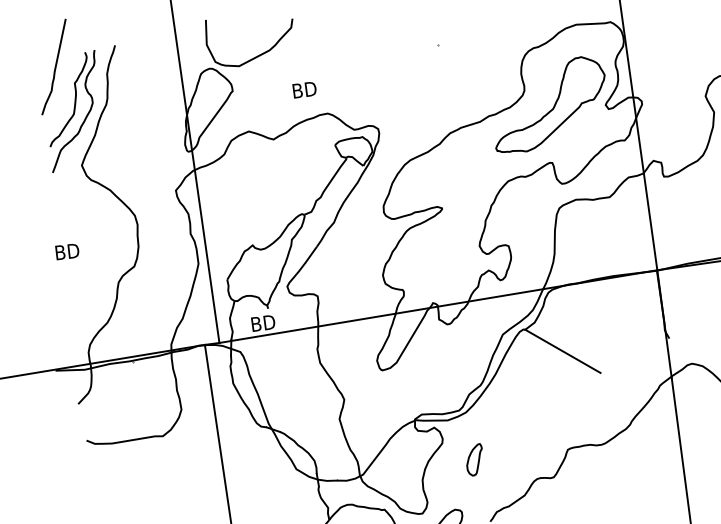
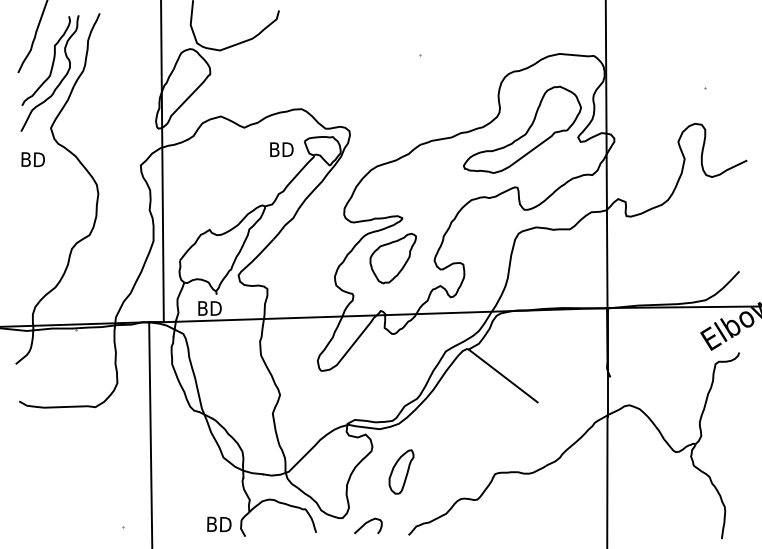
text: (304, 89) -> (281, 149), moved
part: (437, 249) -> (392, 258), added
text: (66, 251) -> (32, 159), moved
part: (474, 459) -> (401, 471), size x1.43

